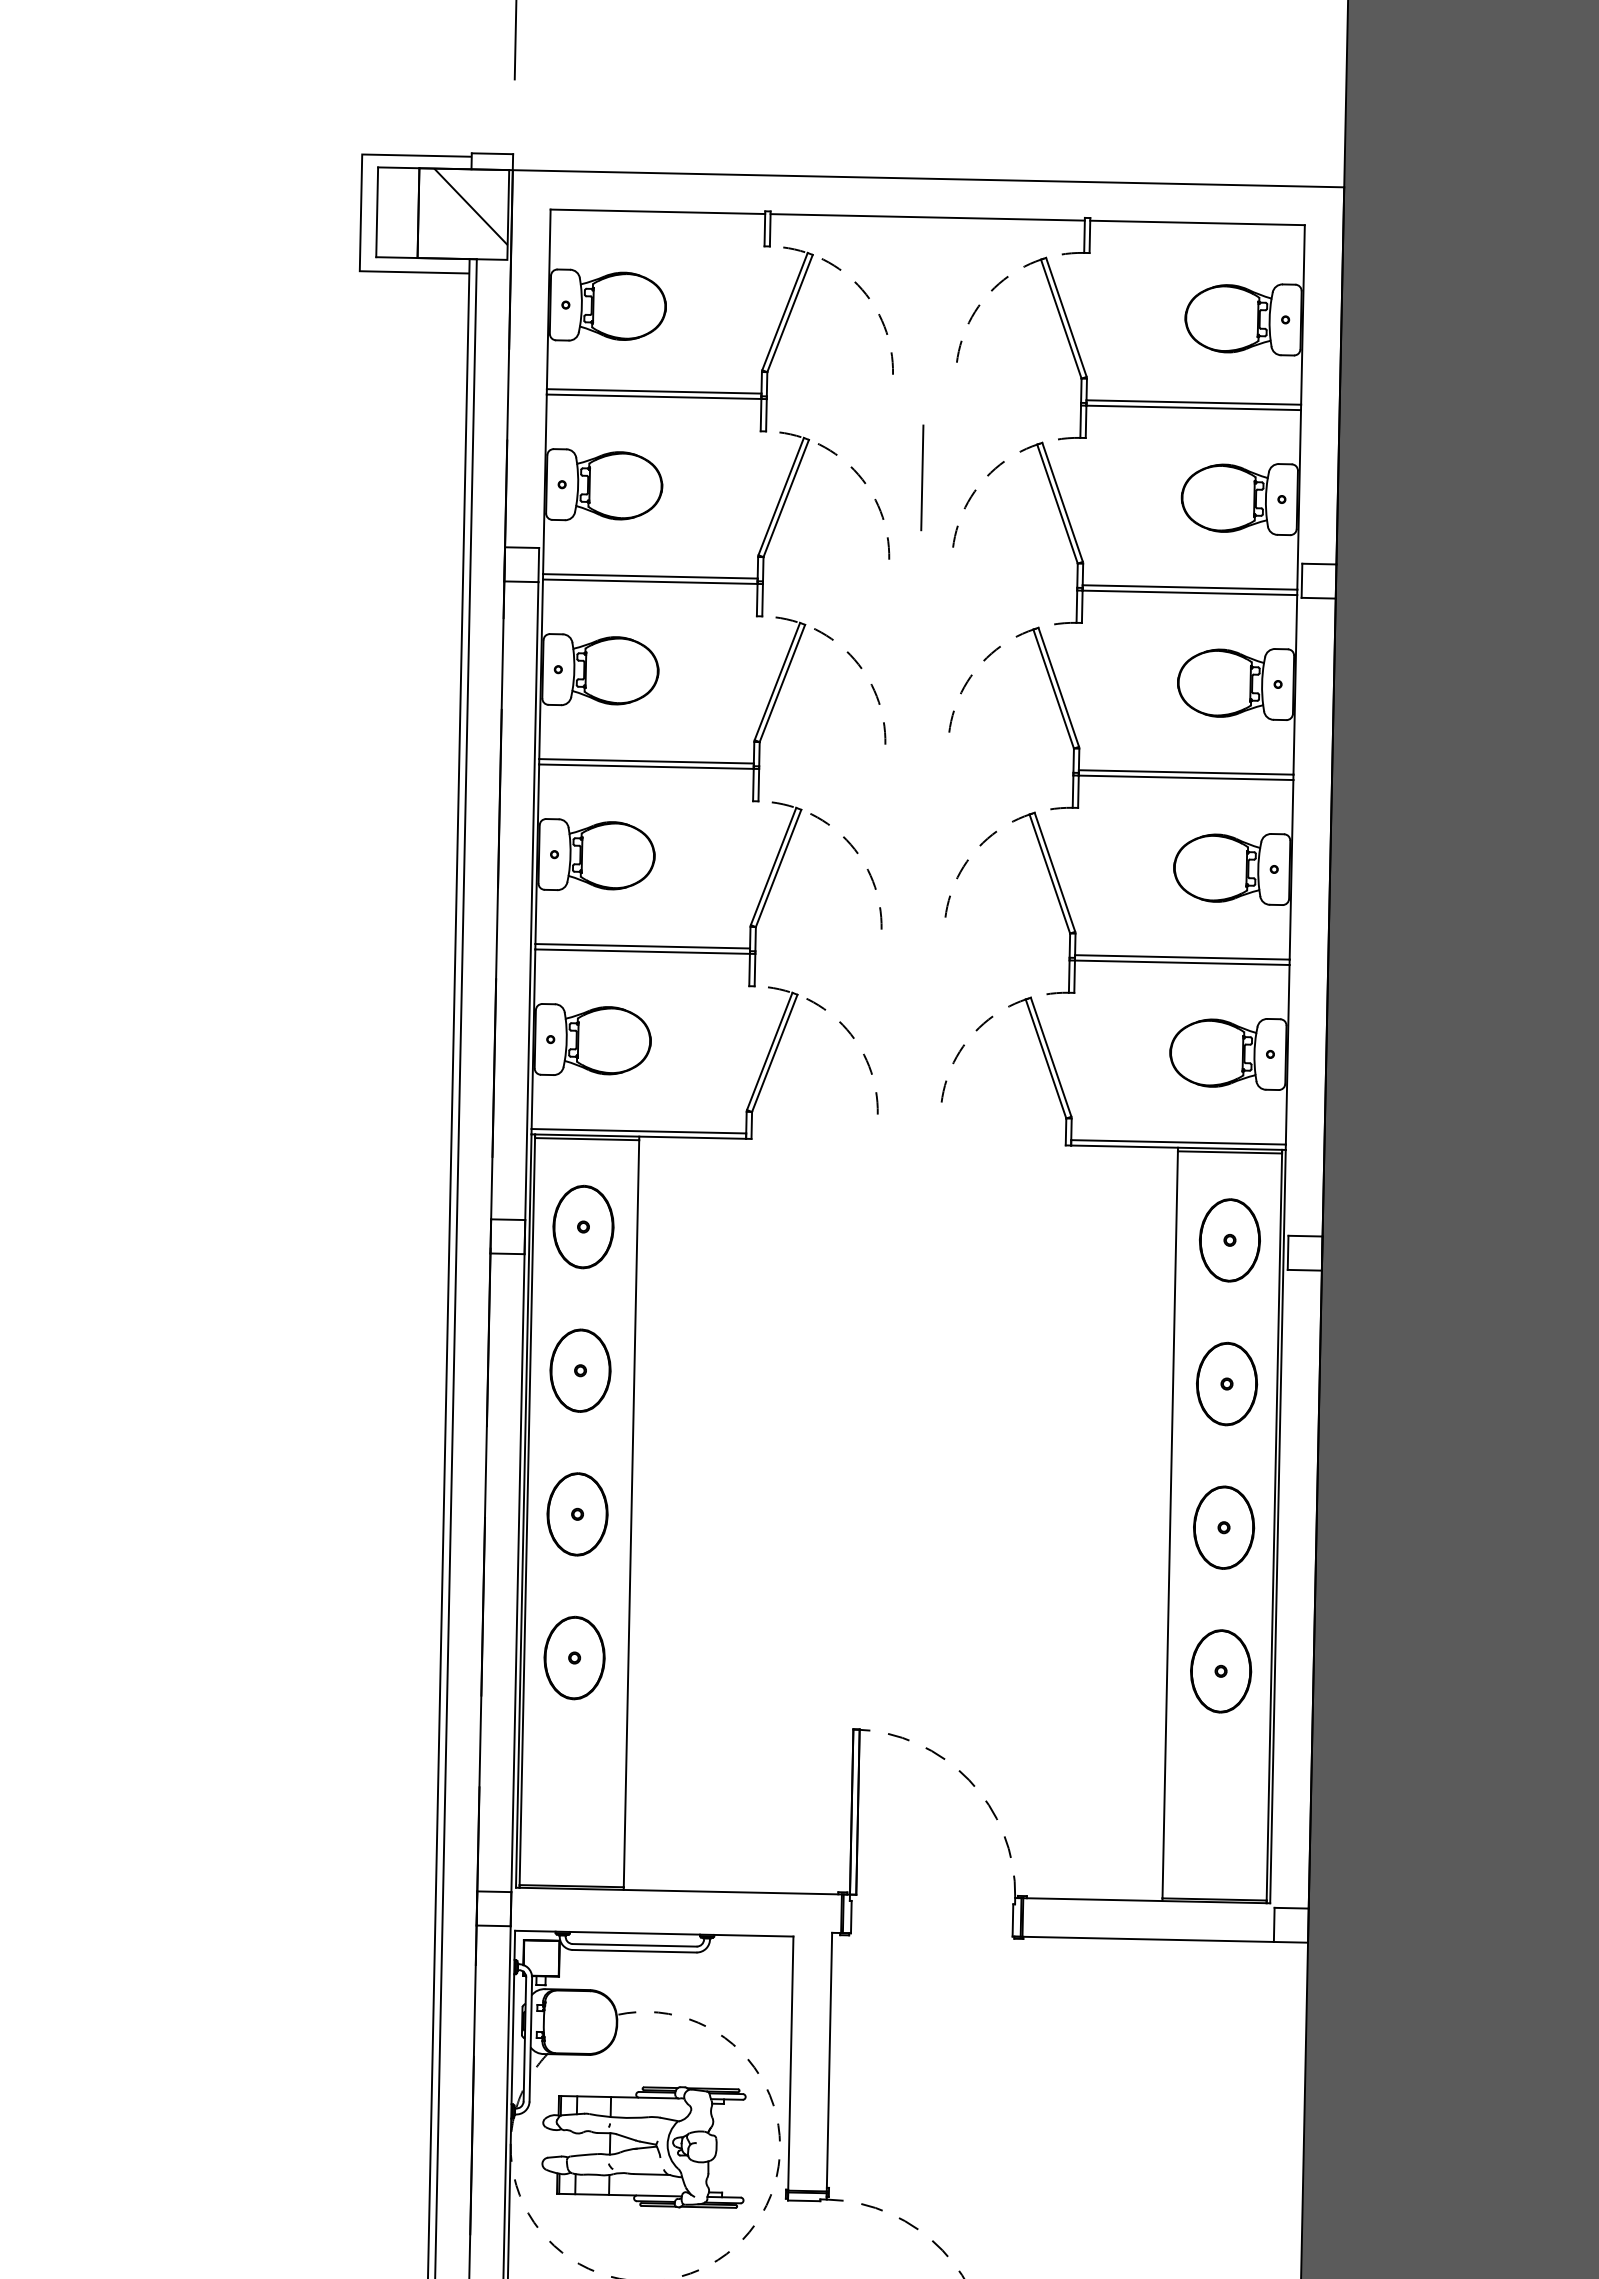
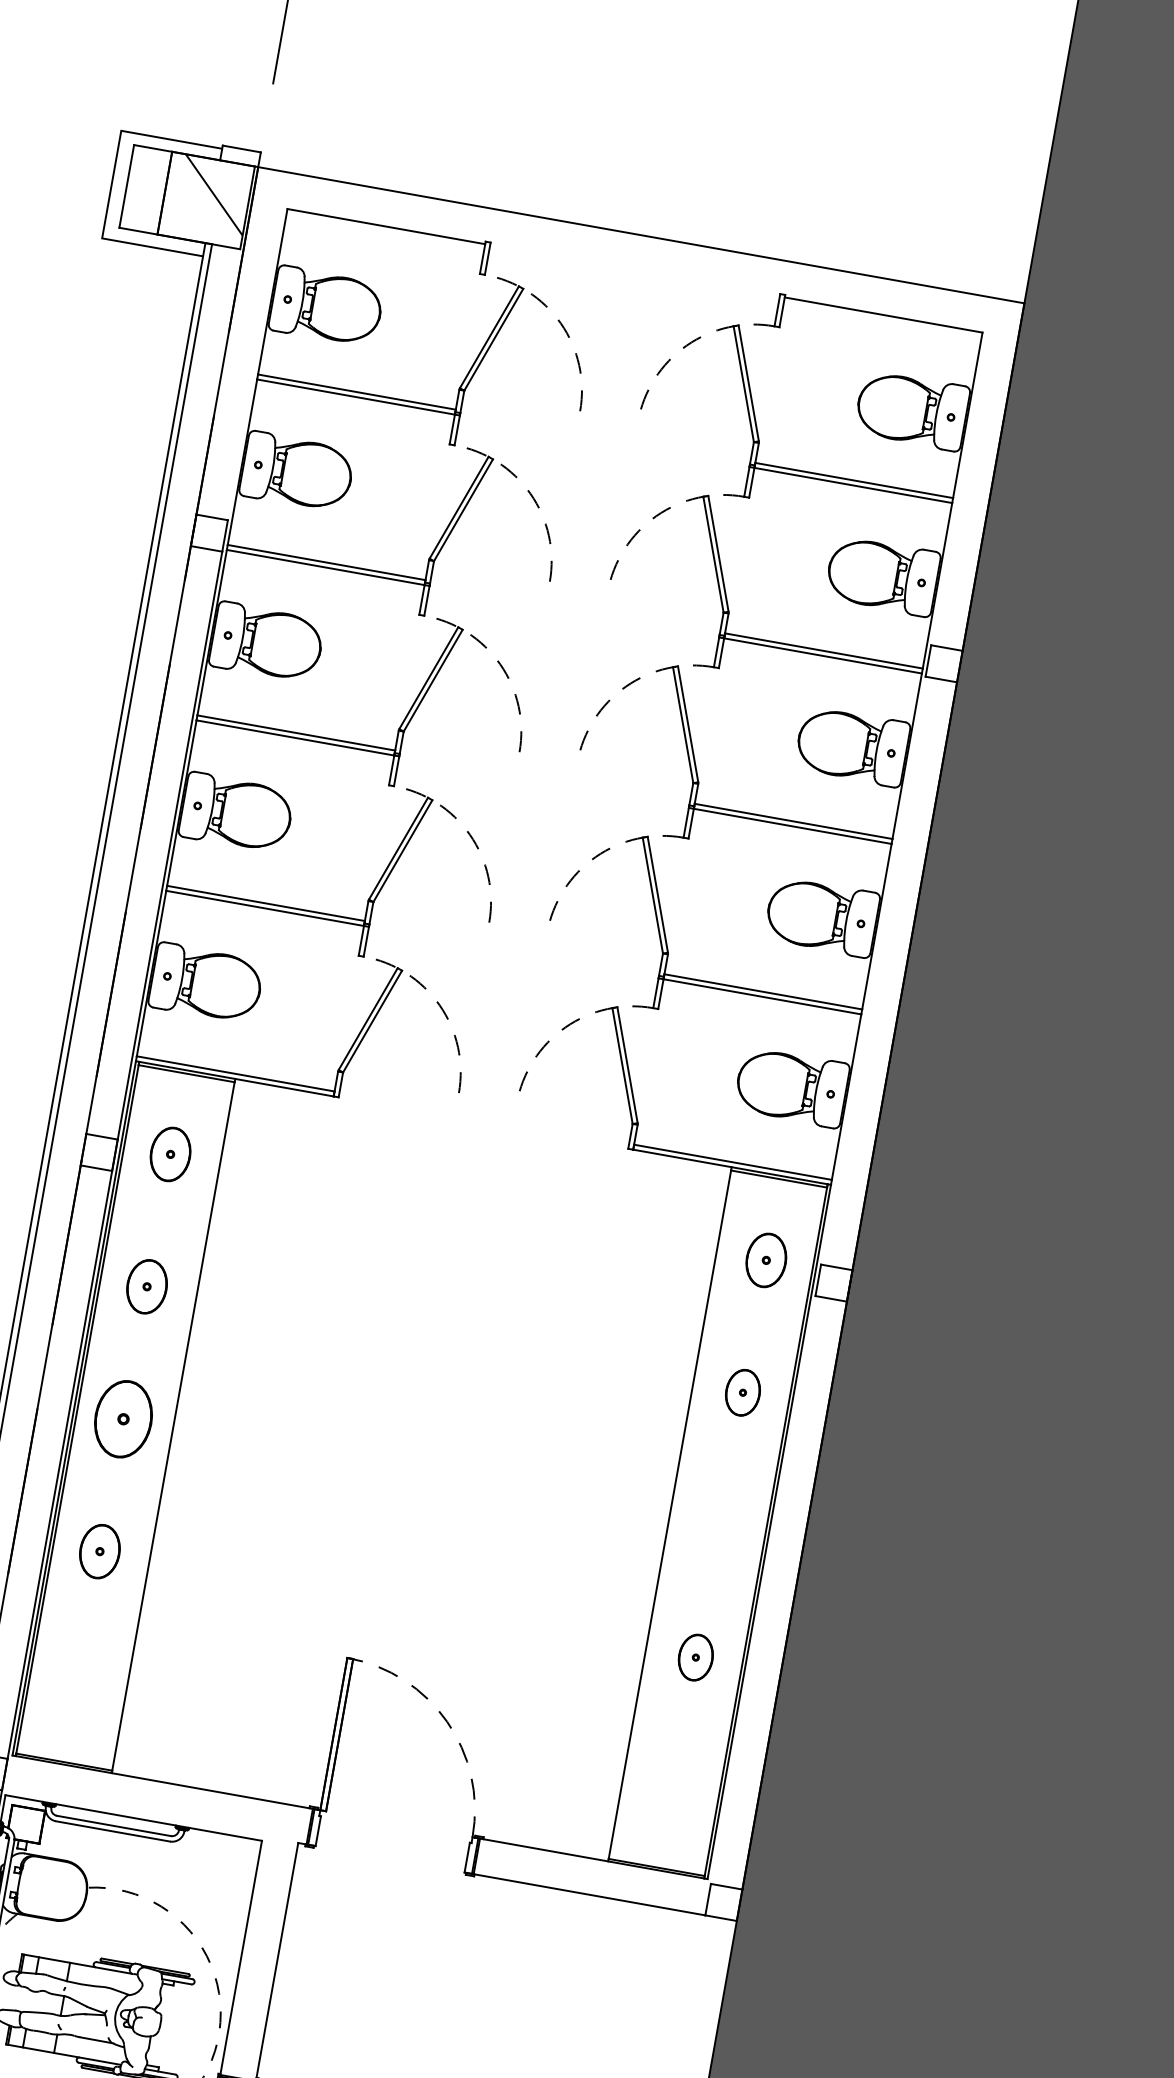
line: (927, 217) -> (634, 270), removed
line: (922, 477) -> (592, 510), removed
part: (583, 1226) -> (170, 1153), size x0.7
part: (1229, 1240) -> (765, 1260), size x0.7
part: (580, 1370) -> (147, 1286), size x0.7
part: (1227, 1383) -> (743, 1392), size x0.6
part: (1224, 1527) -> (719, 1525), removed
part: (574, 1657) -> (99, 1551), size x0.7
part: (1221, 1671) -> (696, 1657), size x0.6

